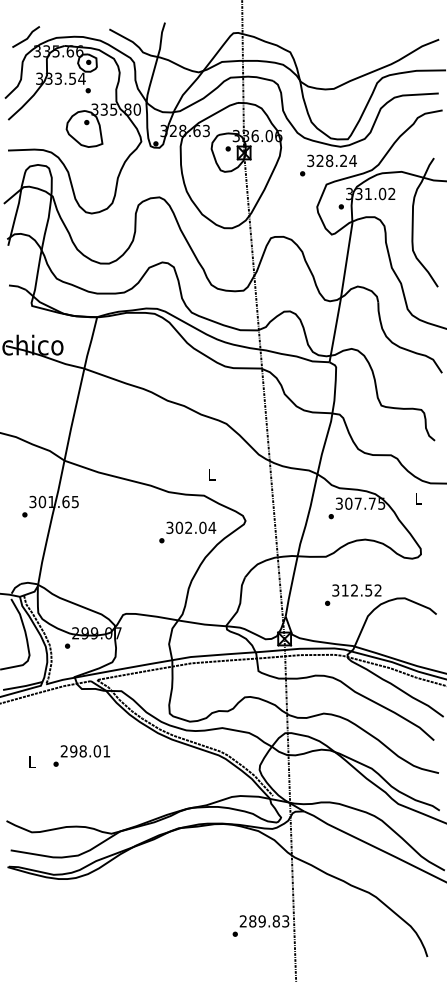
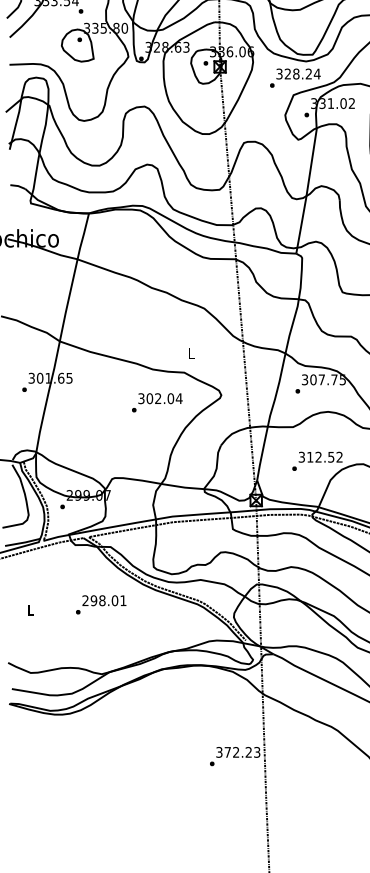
text: (187, 532) -> (157, 402), moved
text: (81, 755) -> (100, 604), moved
text: (259, 921) -> (233, 752), 289.83 -> 372.23

